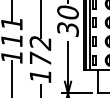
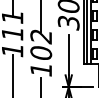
text: (40, 58) -> (41, 52), 172 -> 102

